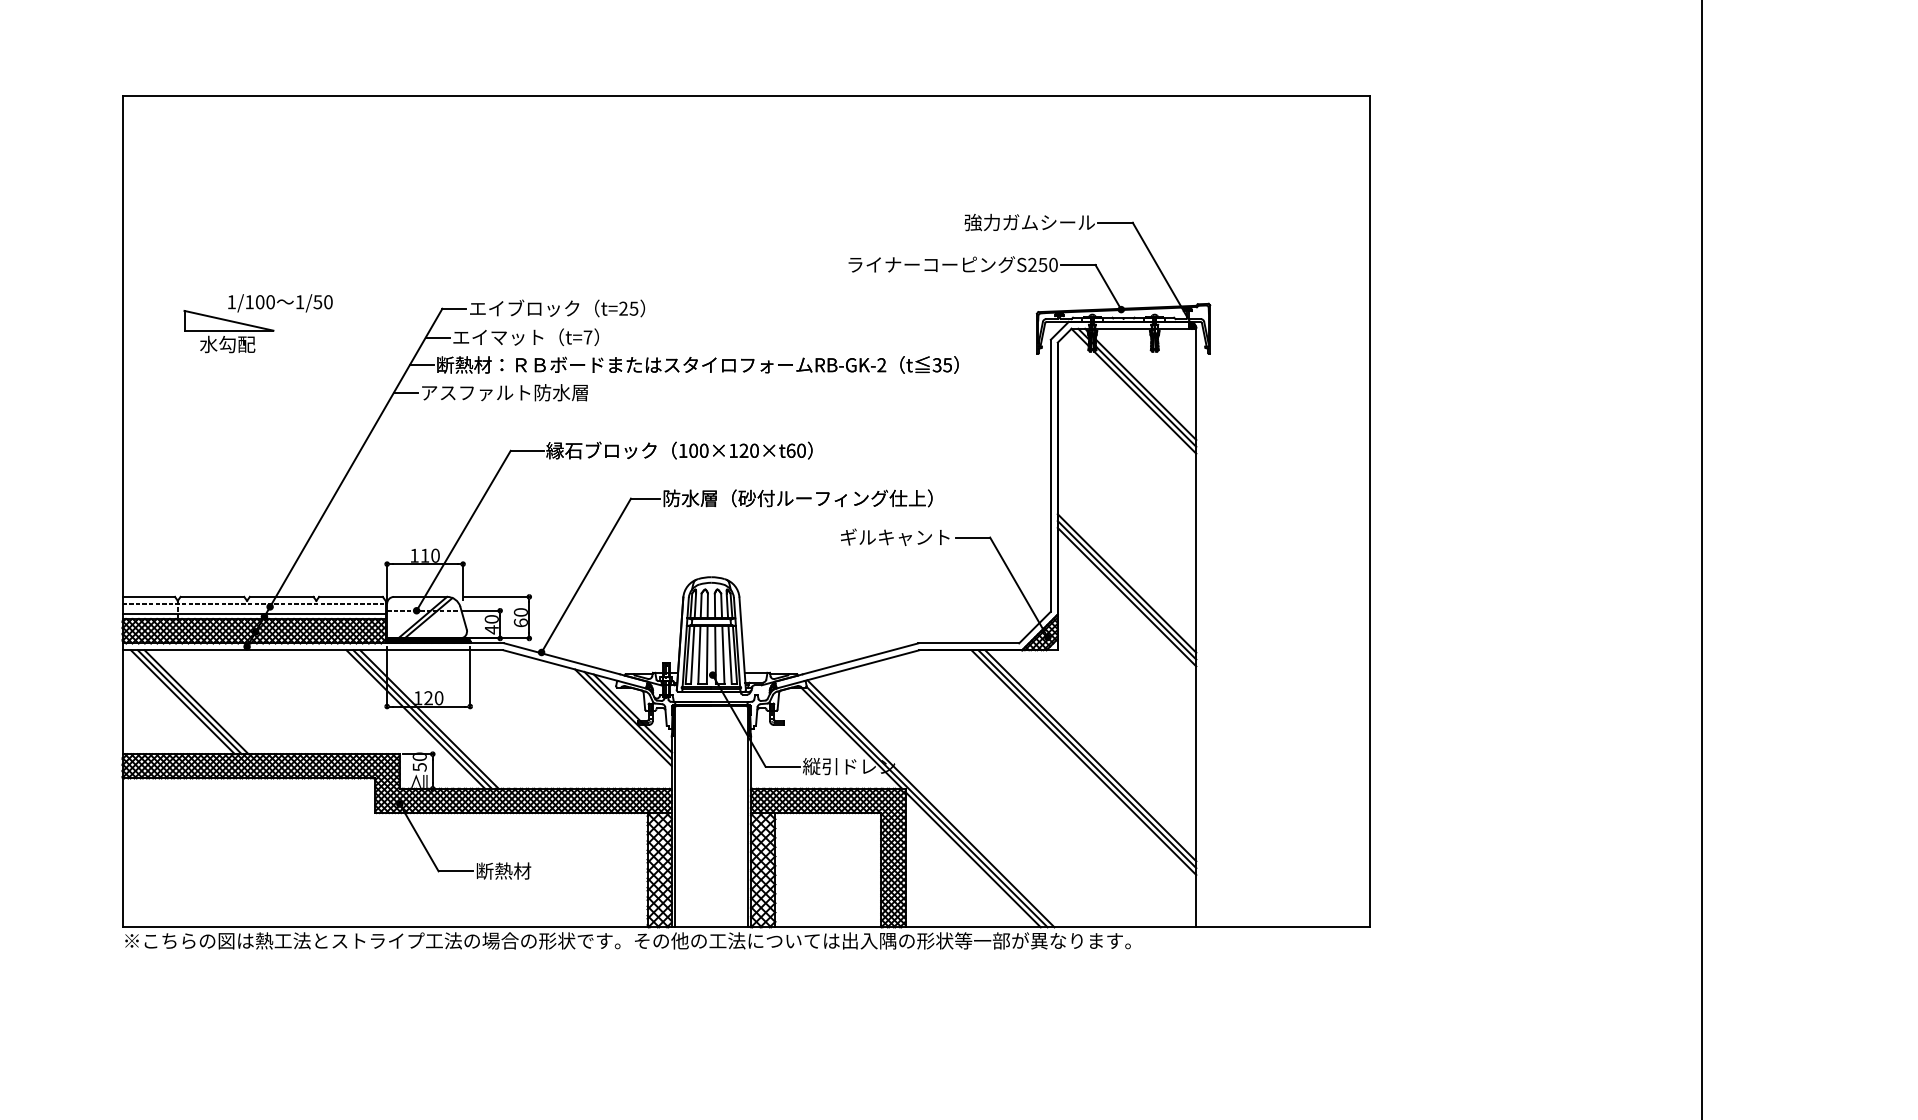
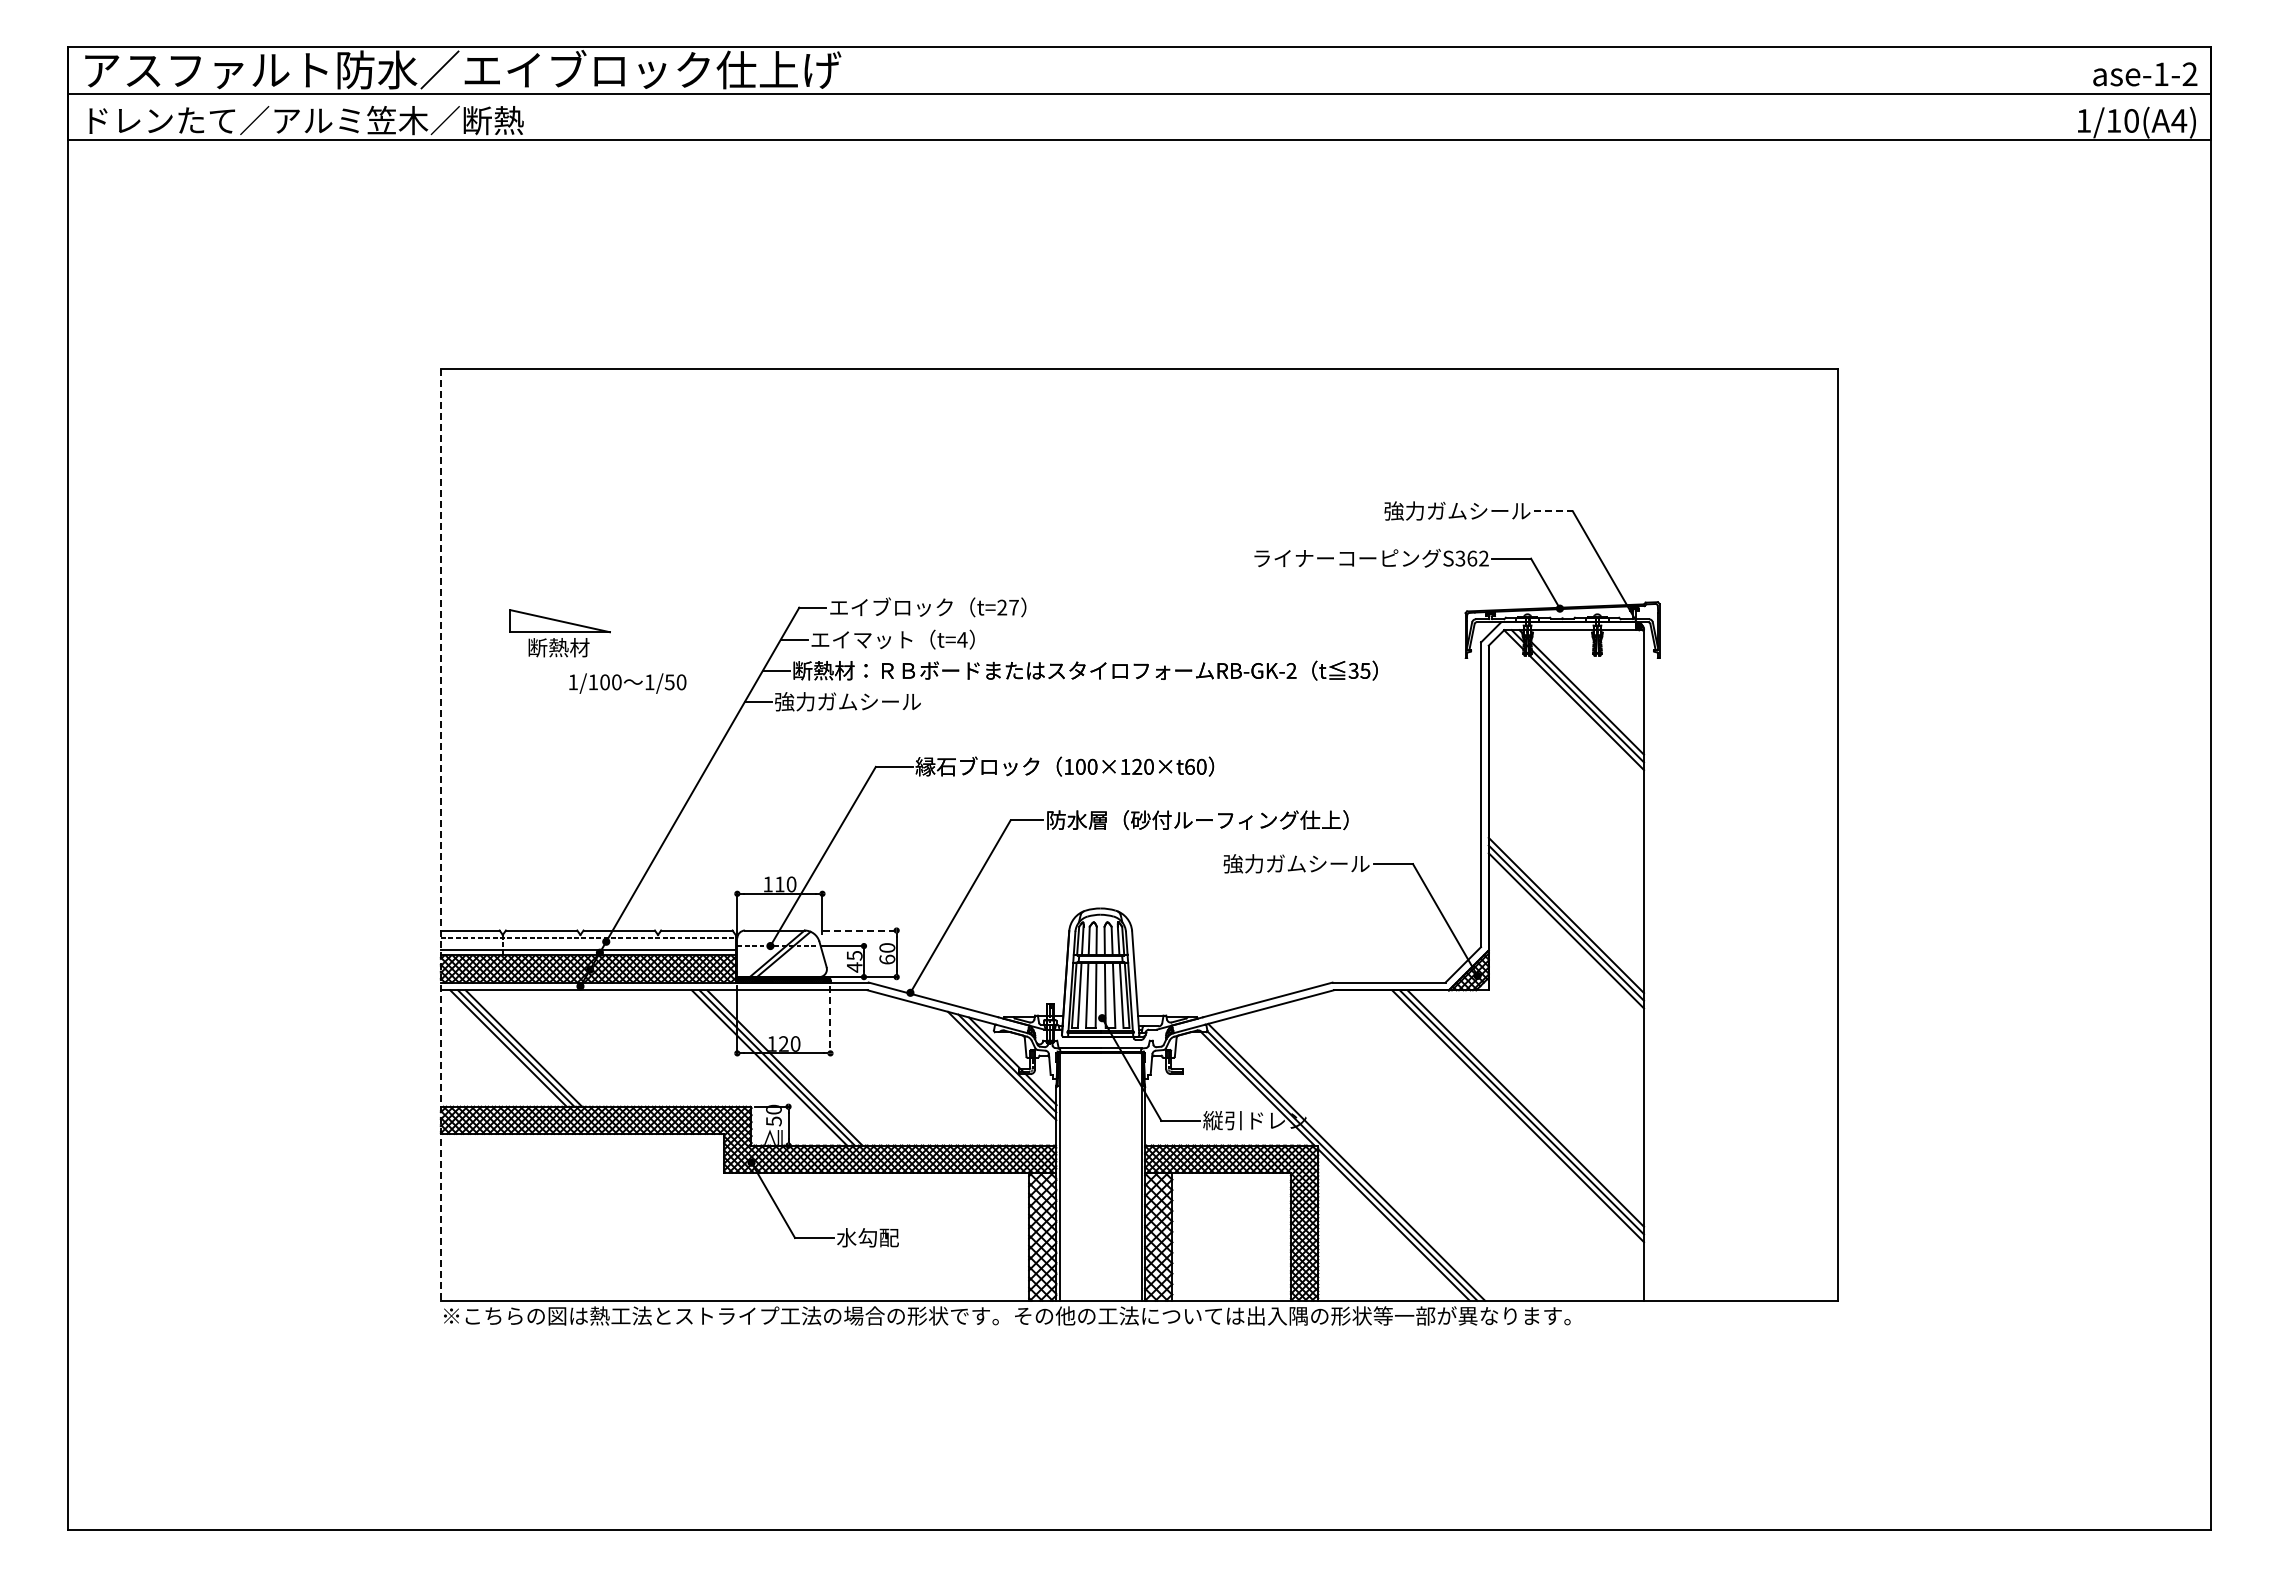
line: (1115, 222) -> (1553, 511), solid -> dashed
text: (1042, 264) -> (1471, 558), S250 -> S362
text: (280, 303) -> (627, 683), moved
text: (633, 308) -> (1013, 607), t=25 -> t=27
text: (588, 337) -> (962, 639), t=7 -> t=4
text: (227, 344) -> (558, 647), 水勾配 -> 断熱材
text: (504, 392) -> (868, 701), アスファルト防水層 -> 強力ガムシール
line: (122, 512) -> (440, 835), solid -> dashed
text: (886, 537) -> (1296, 863), ギルキャント -> 強力ガムシール
line: (496, 596) -> (859, 930), solid -> dashed
text: (491, 619) -> (854, 955), 40 -> 45
line: (470, 677) -> (830, 1020), solid -> dashed
text: (503, 870) -> (867, 1237), 断熱材 -> 水勾配

